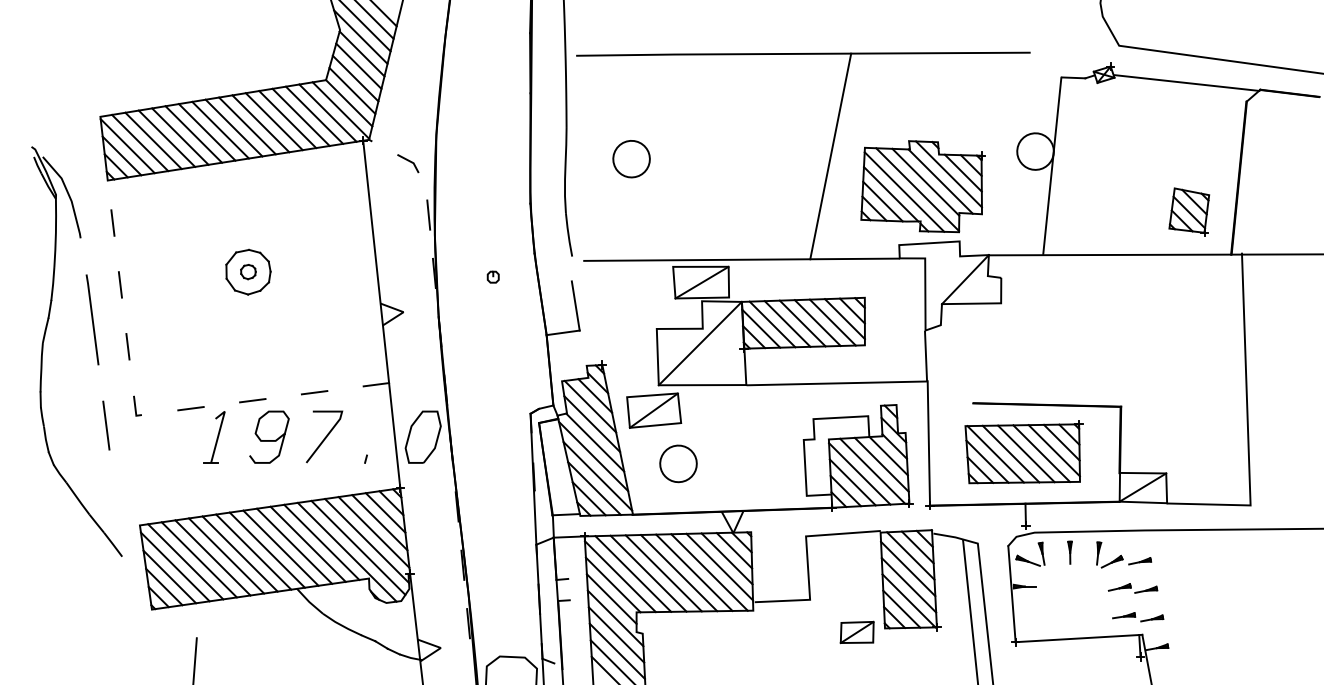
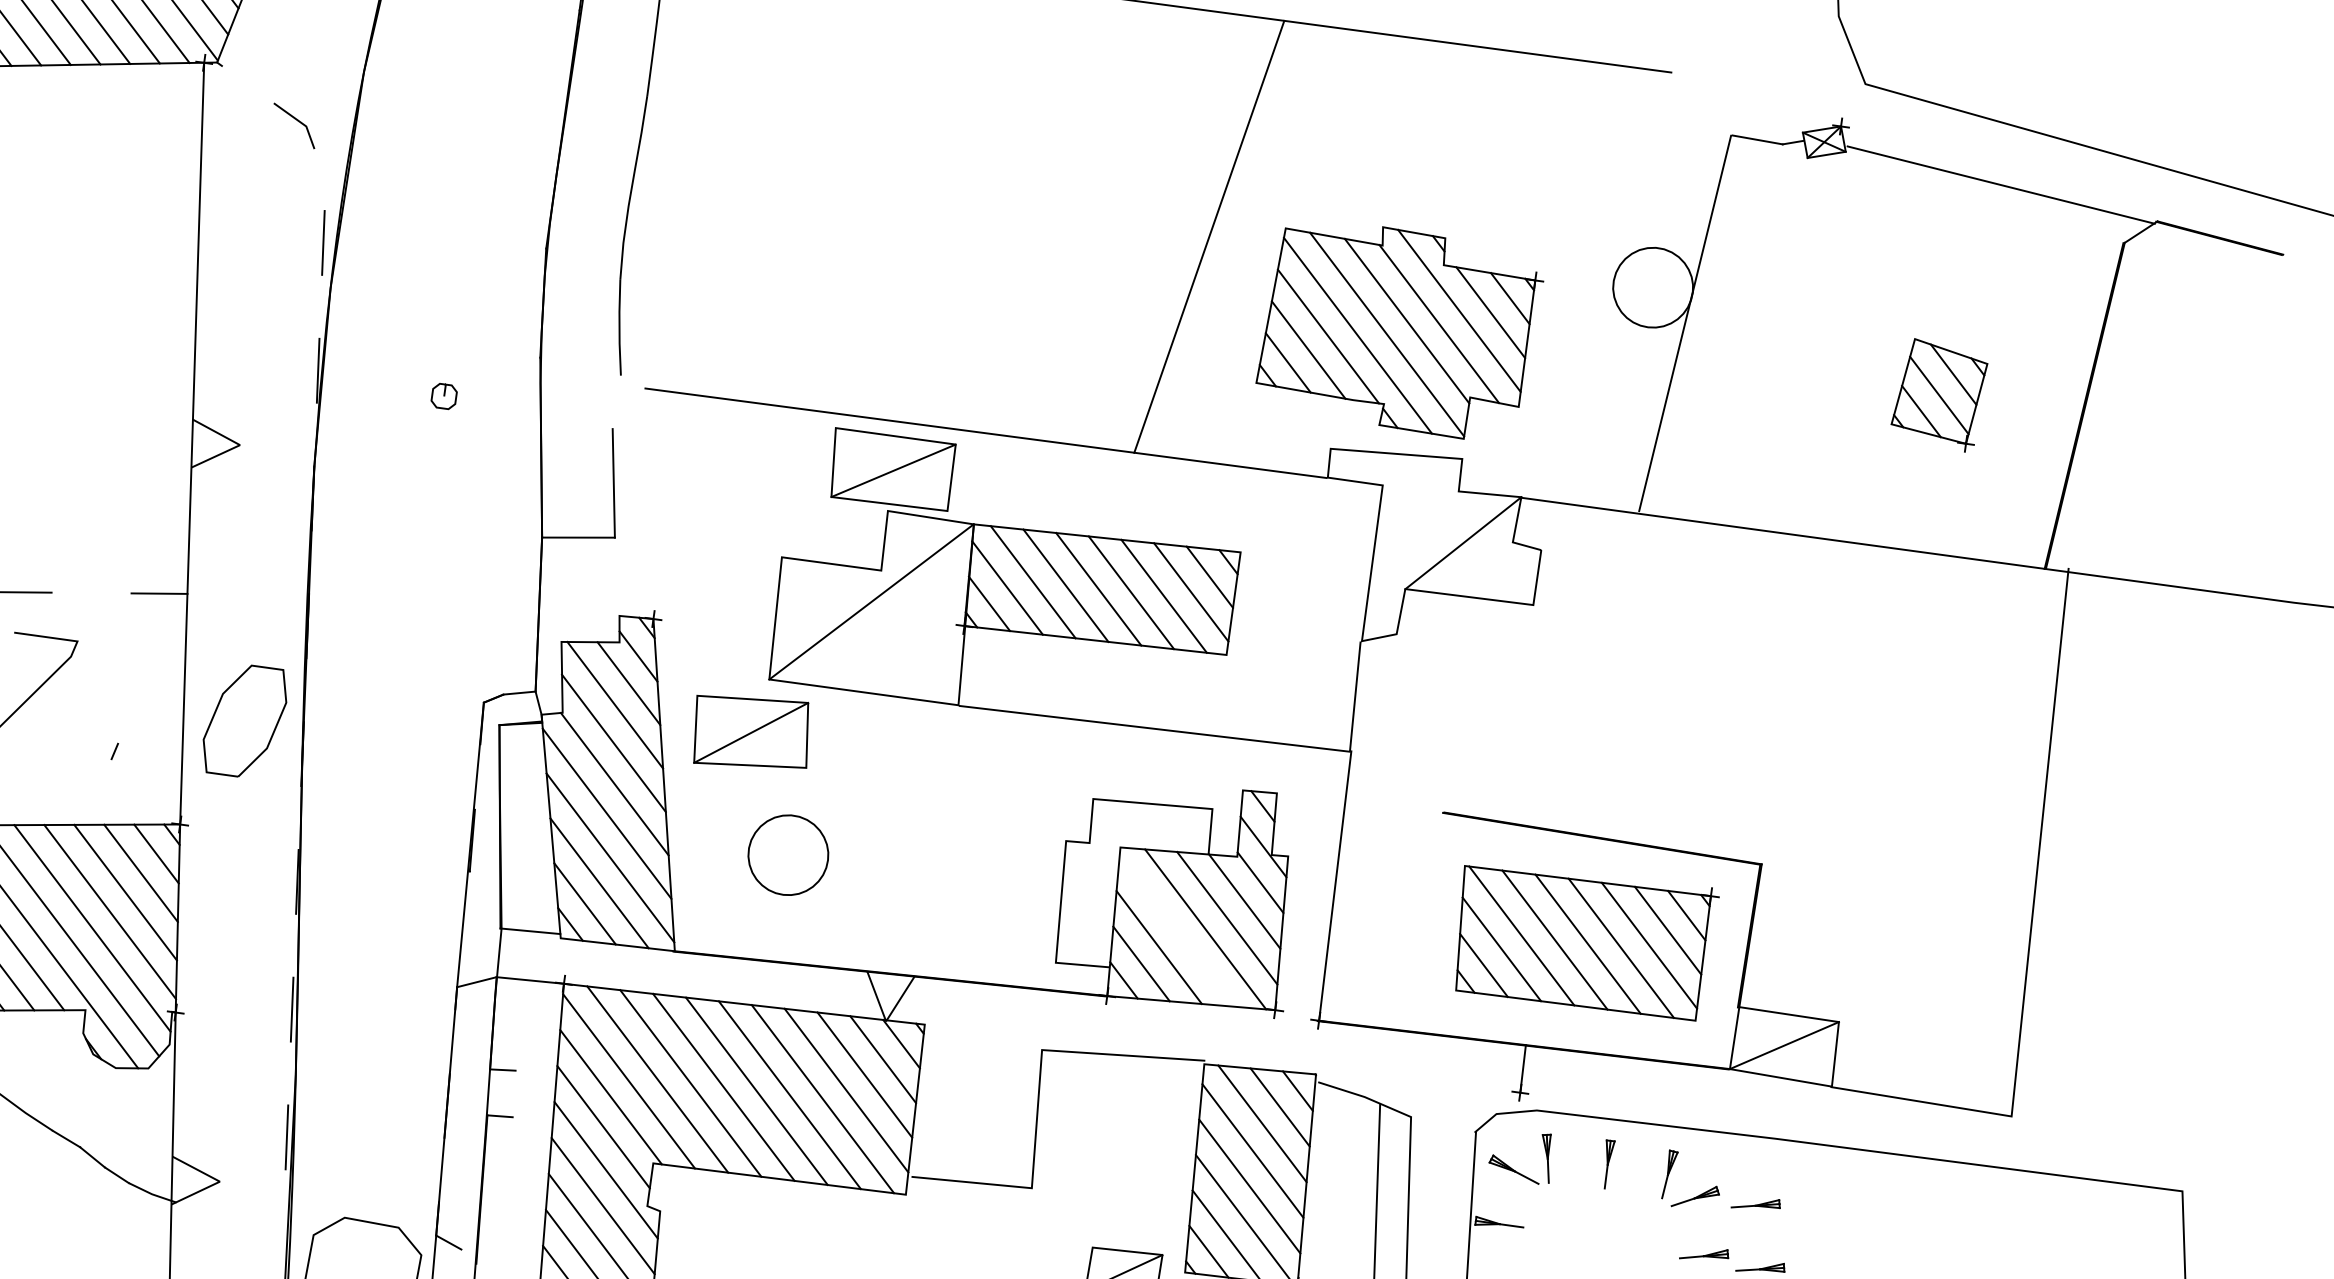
part: (631, 159) -> (778, 183), removed
part: (1189, 211) -> (1940, 393), moved
part: (1023, 452) -> (1582, 940), moved
line: (859, 473) -> (1176, 930), removed

